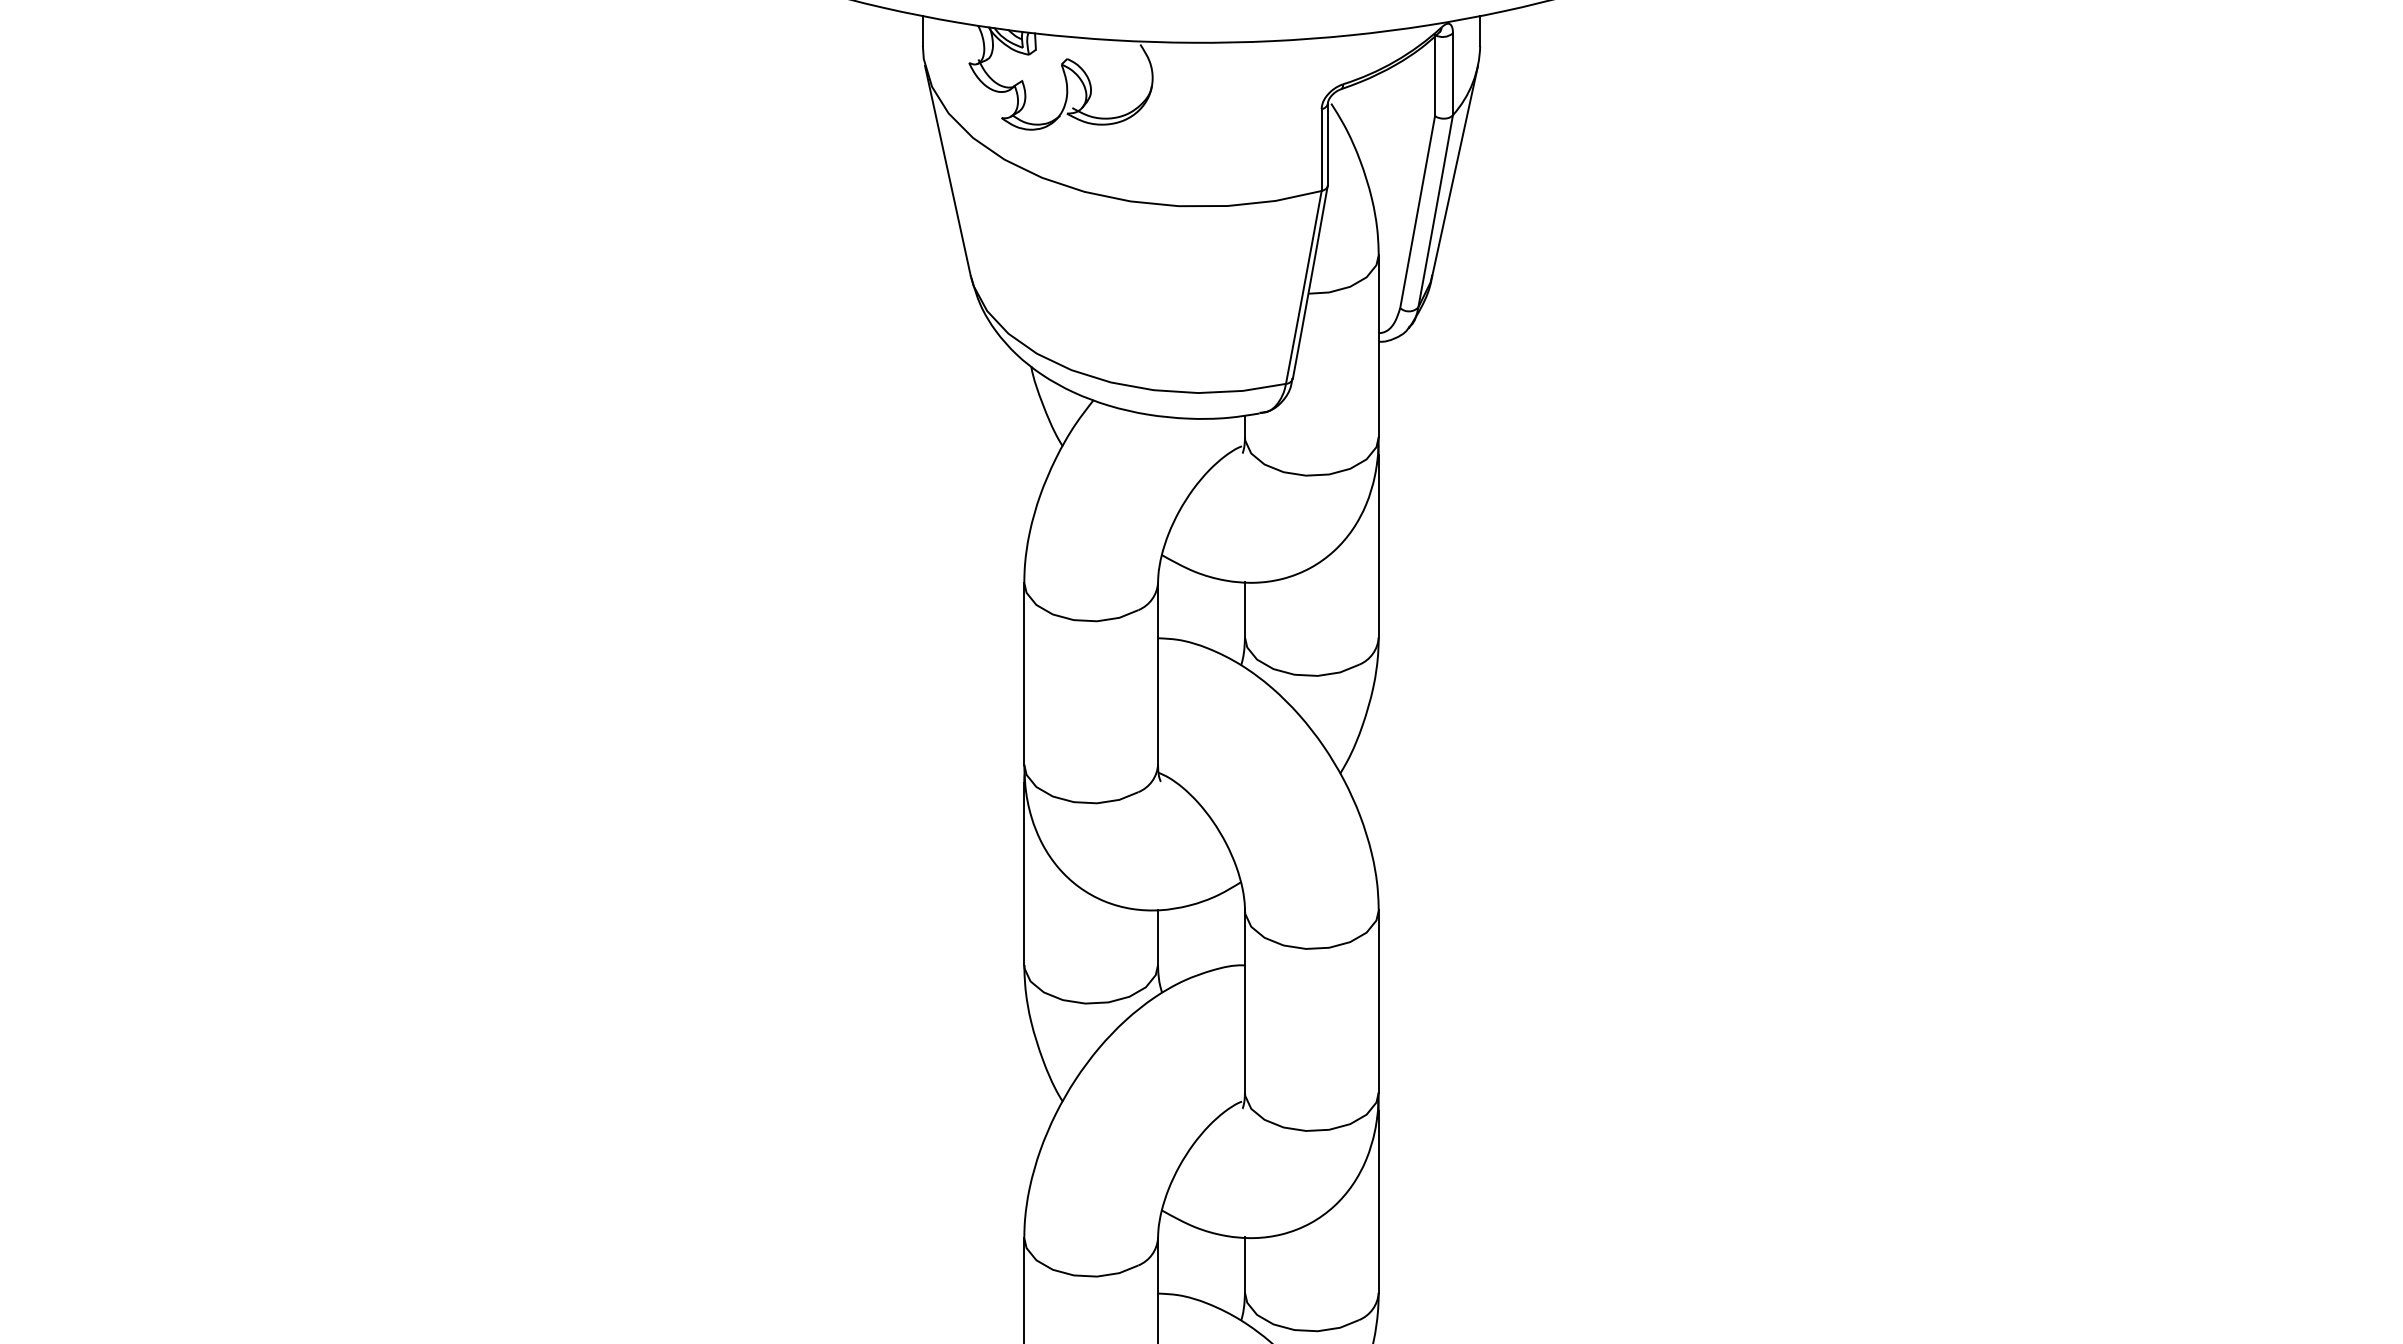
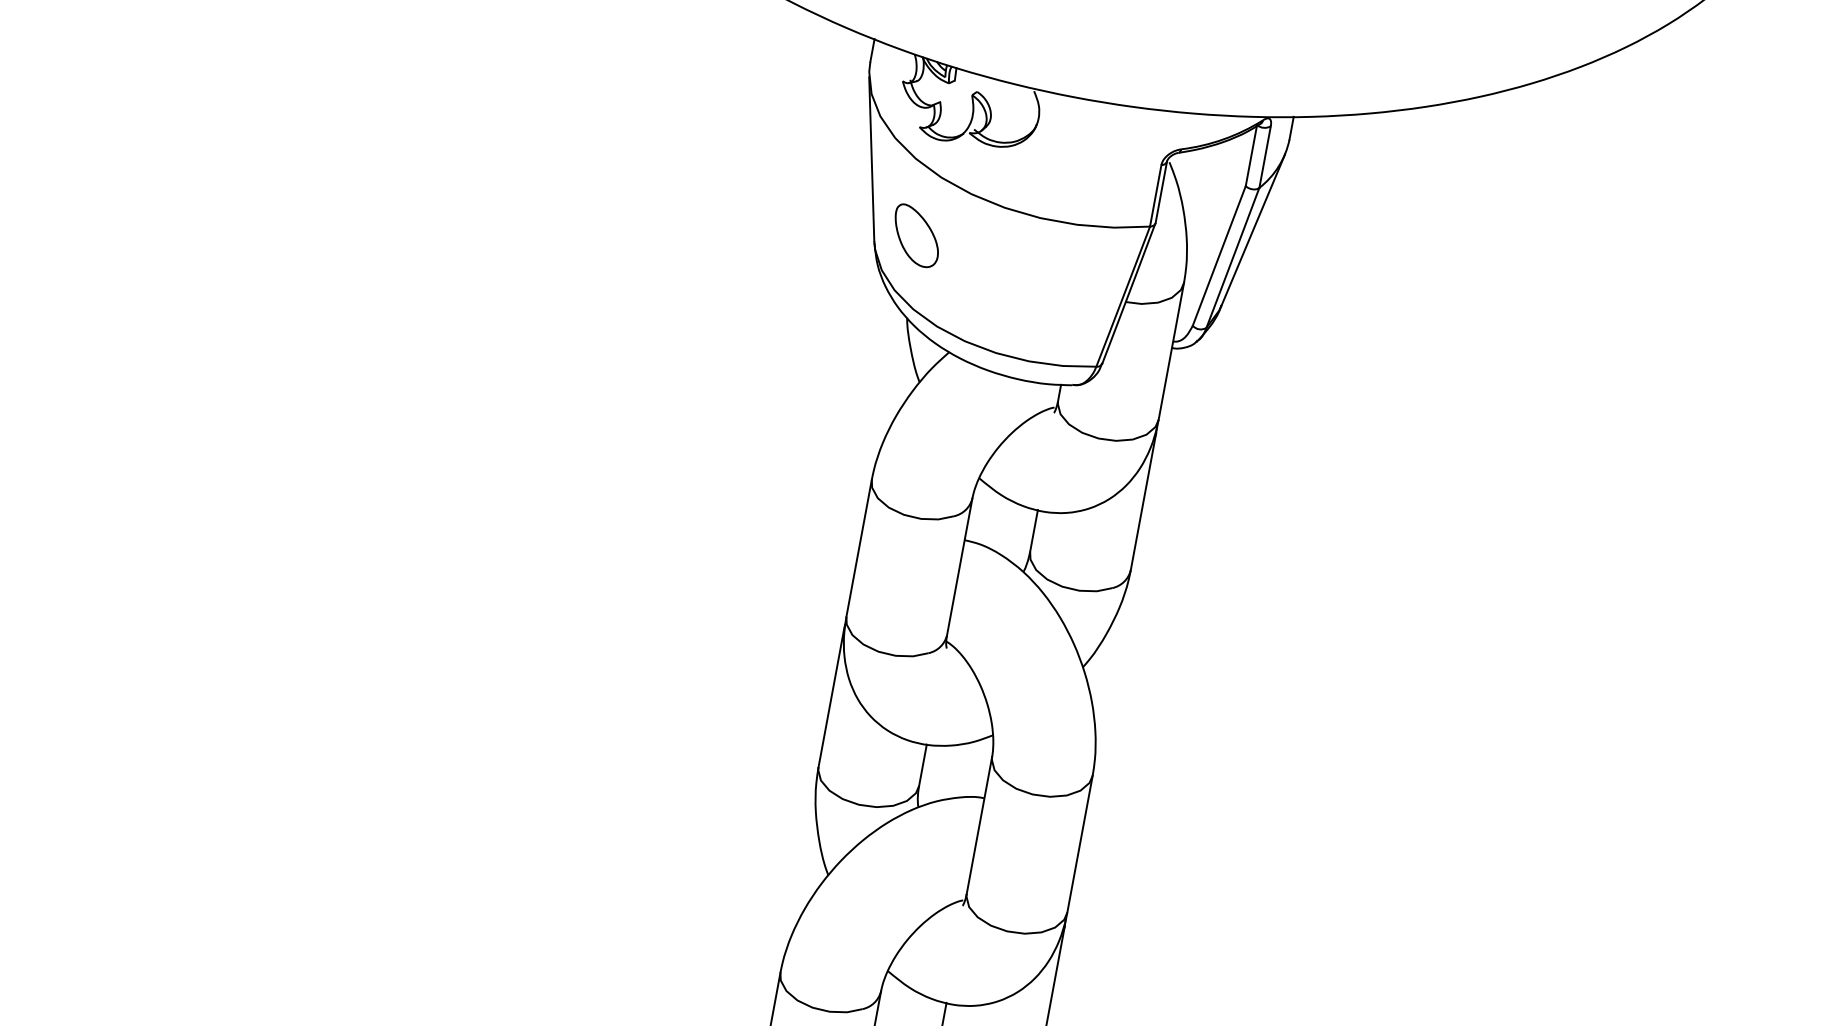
part: (1023, 258) -> (916, 235), added

